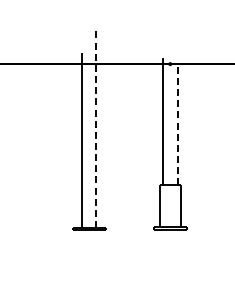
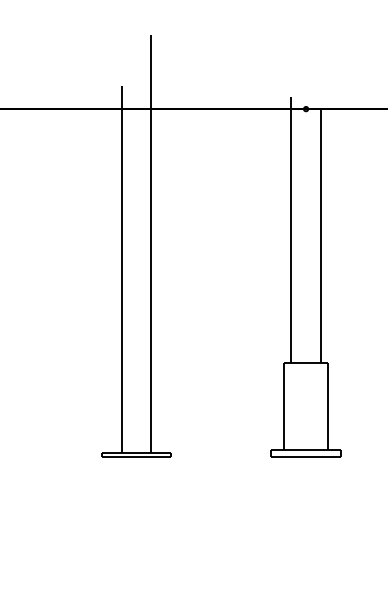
line: (177, 124) -> (321, 235), dashed -> solid
line: (96, 128) -> (151, 244), dashed -> solid

